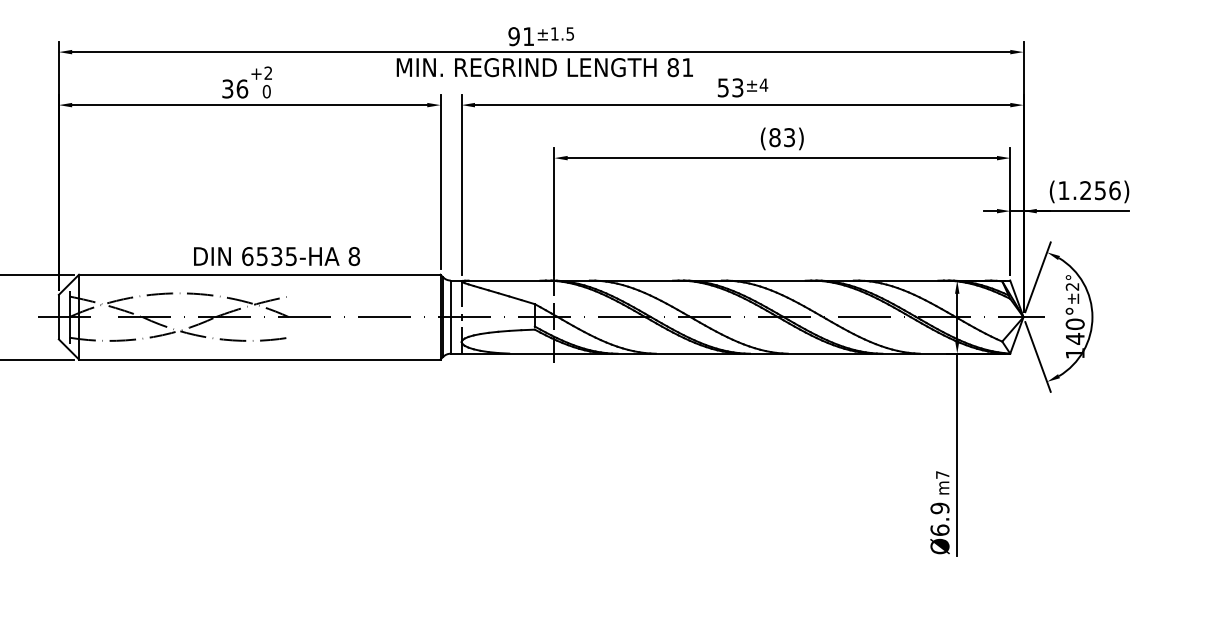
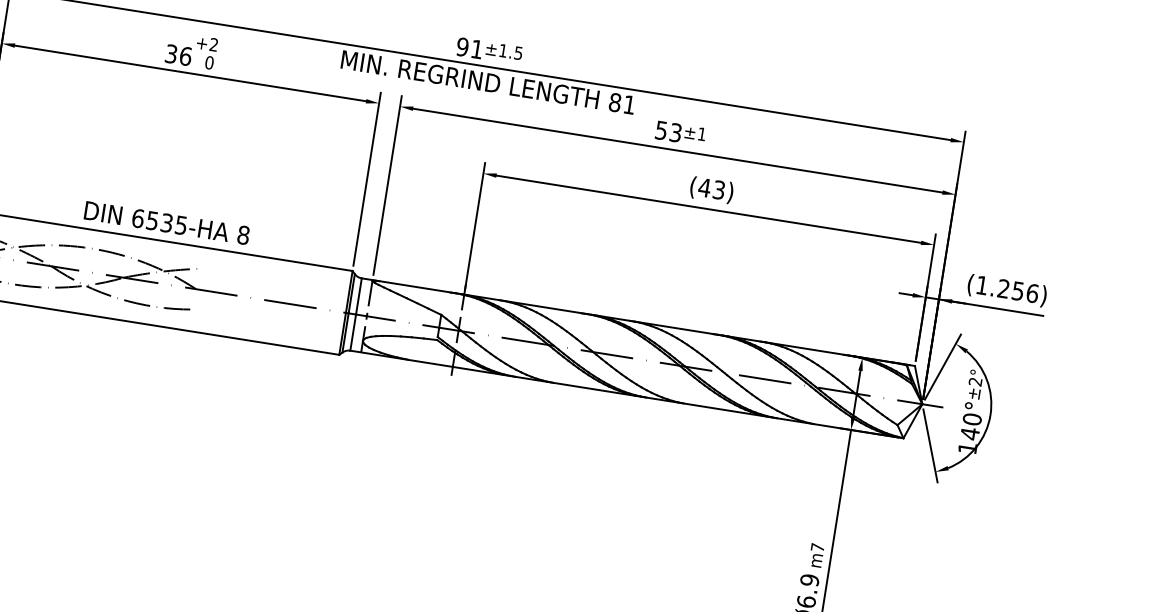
text: (763, 84) -> (701, 133), ±4 -> ±1
text: (774, 137) -> (704, 187), (83) -> (43)
text: (277, 256) -> (167, 223), moved

